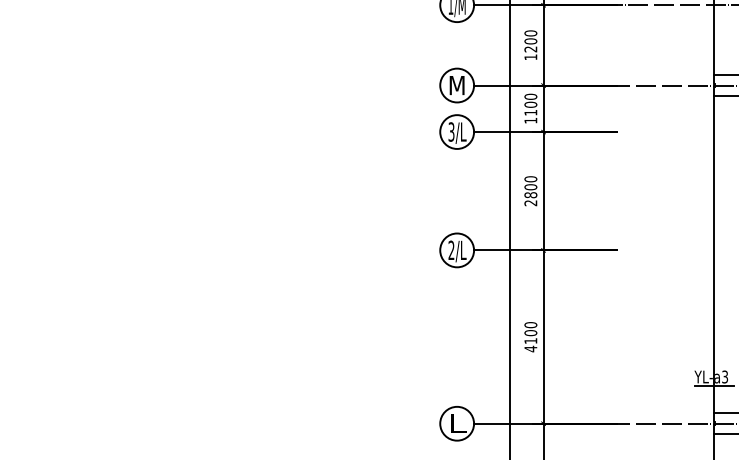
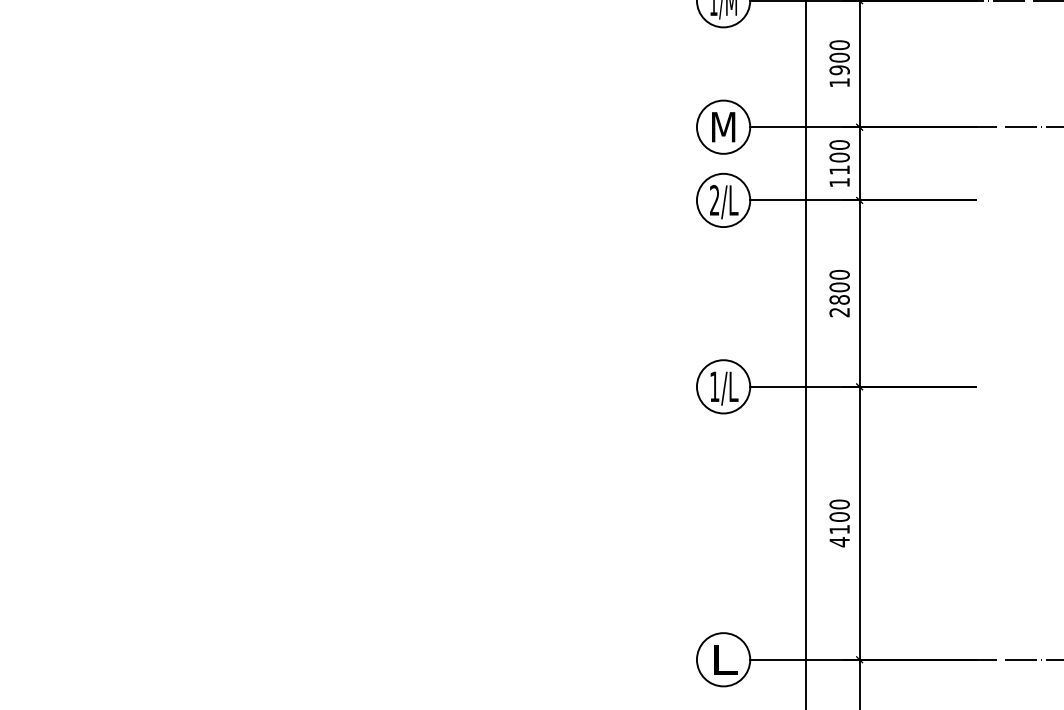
text: (530, 49) -> (839, 70), 1200 -> 1900
text: (451, 131) -> (714, 199), 3/L -> 2/L
text: (451, 249) -> (714, 385), 2/L -> 1/L

